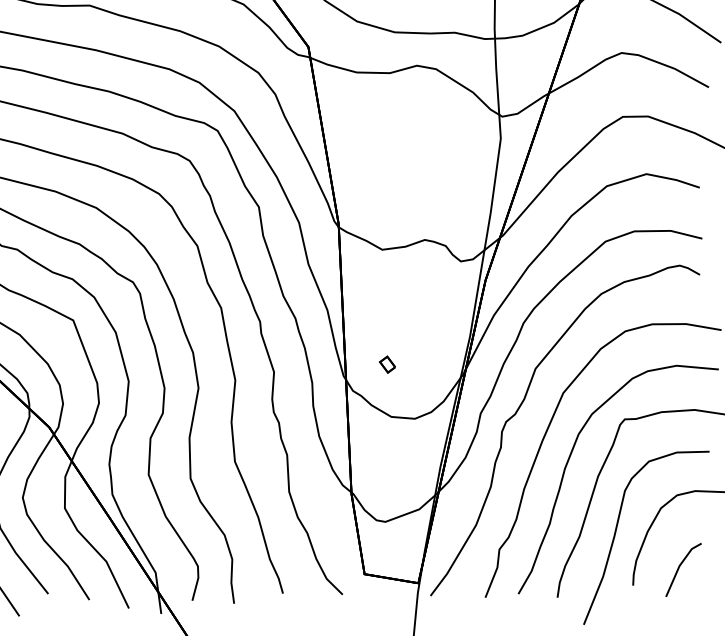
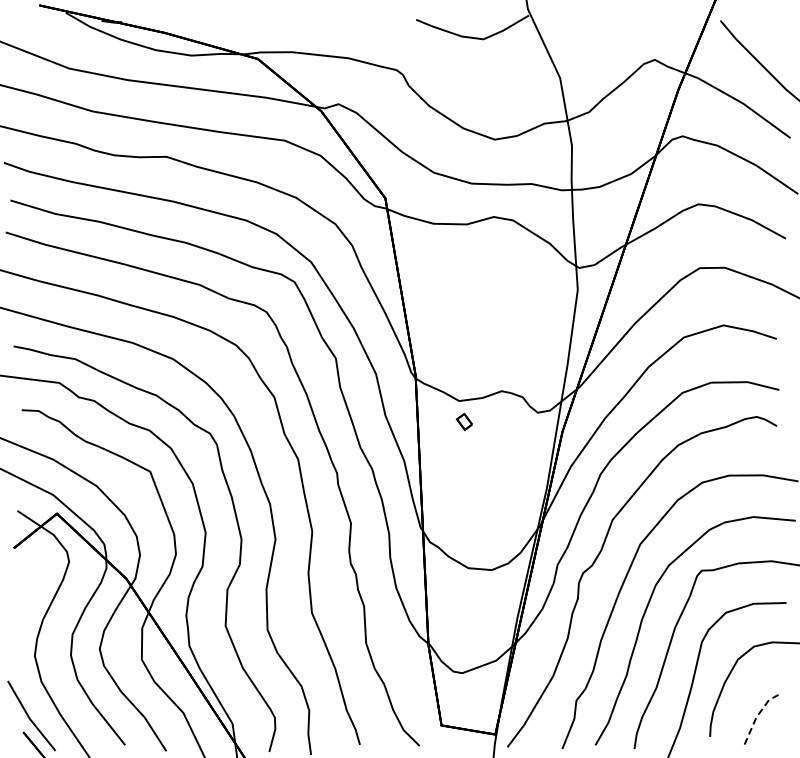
part: (386, 364) -> (463, 421), moved
line: (679, 566) -> (756, 717), solid -> dashed

